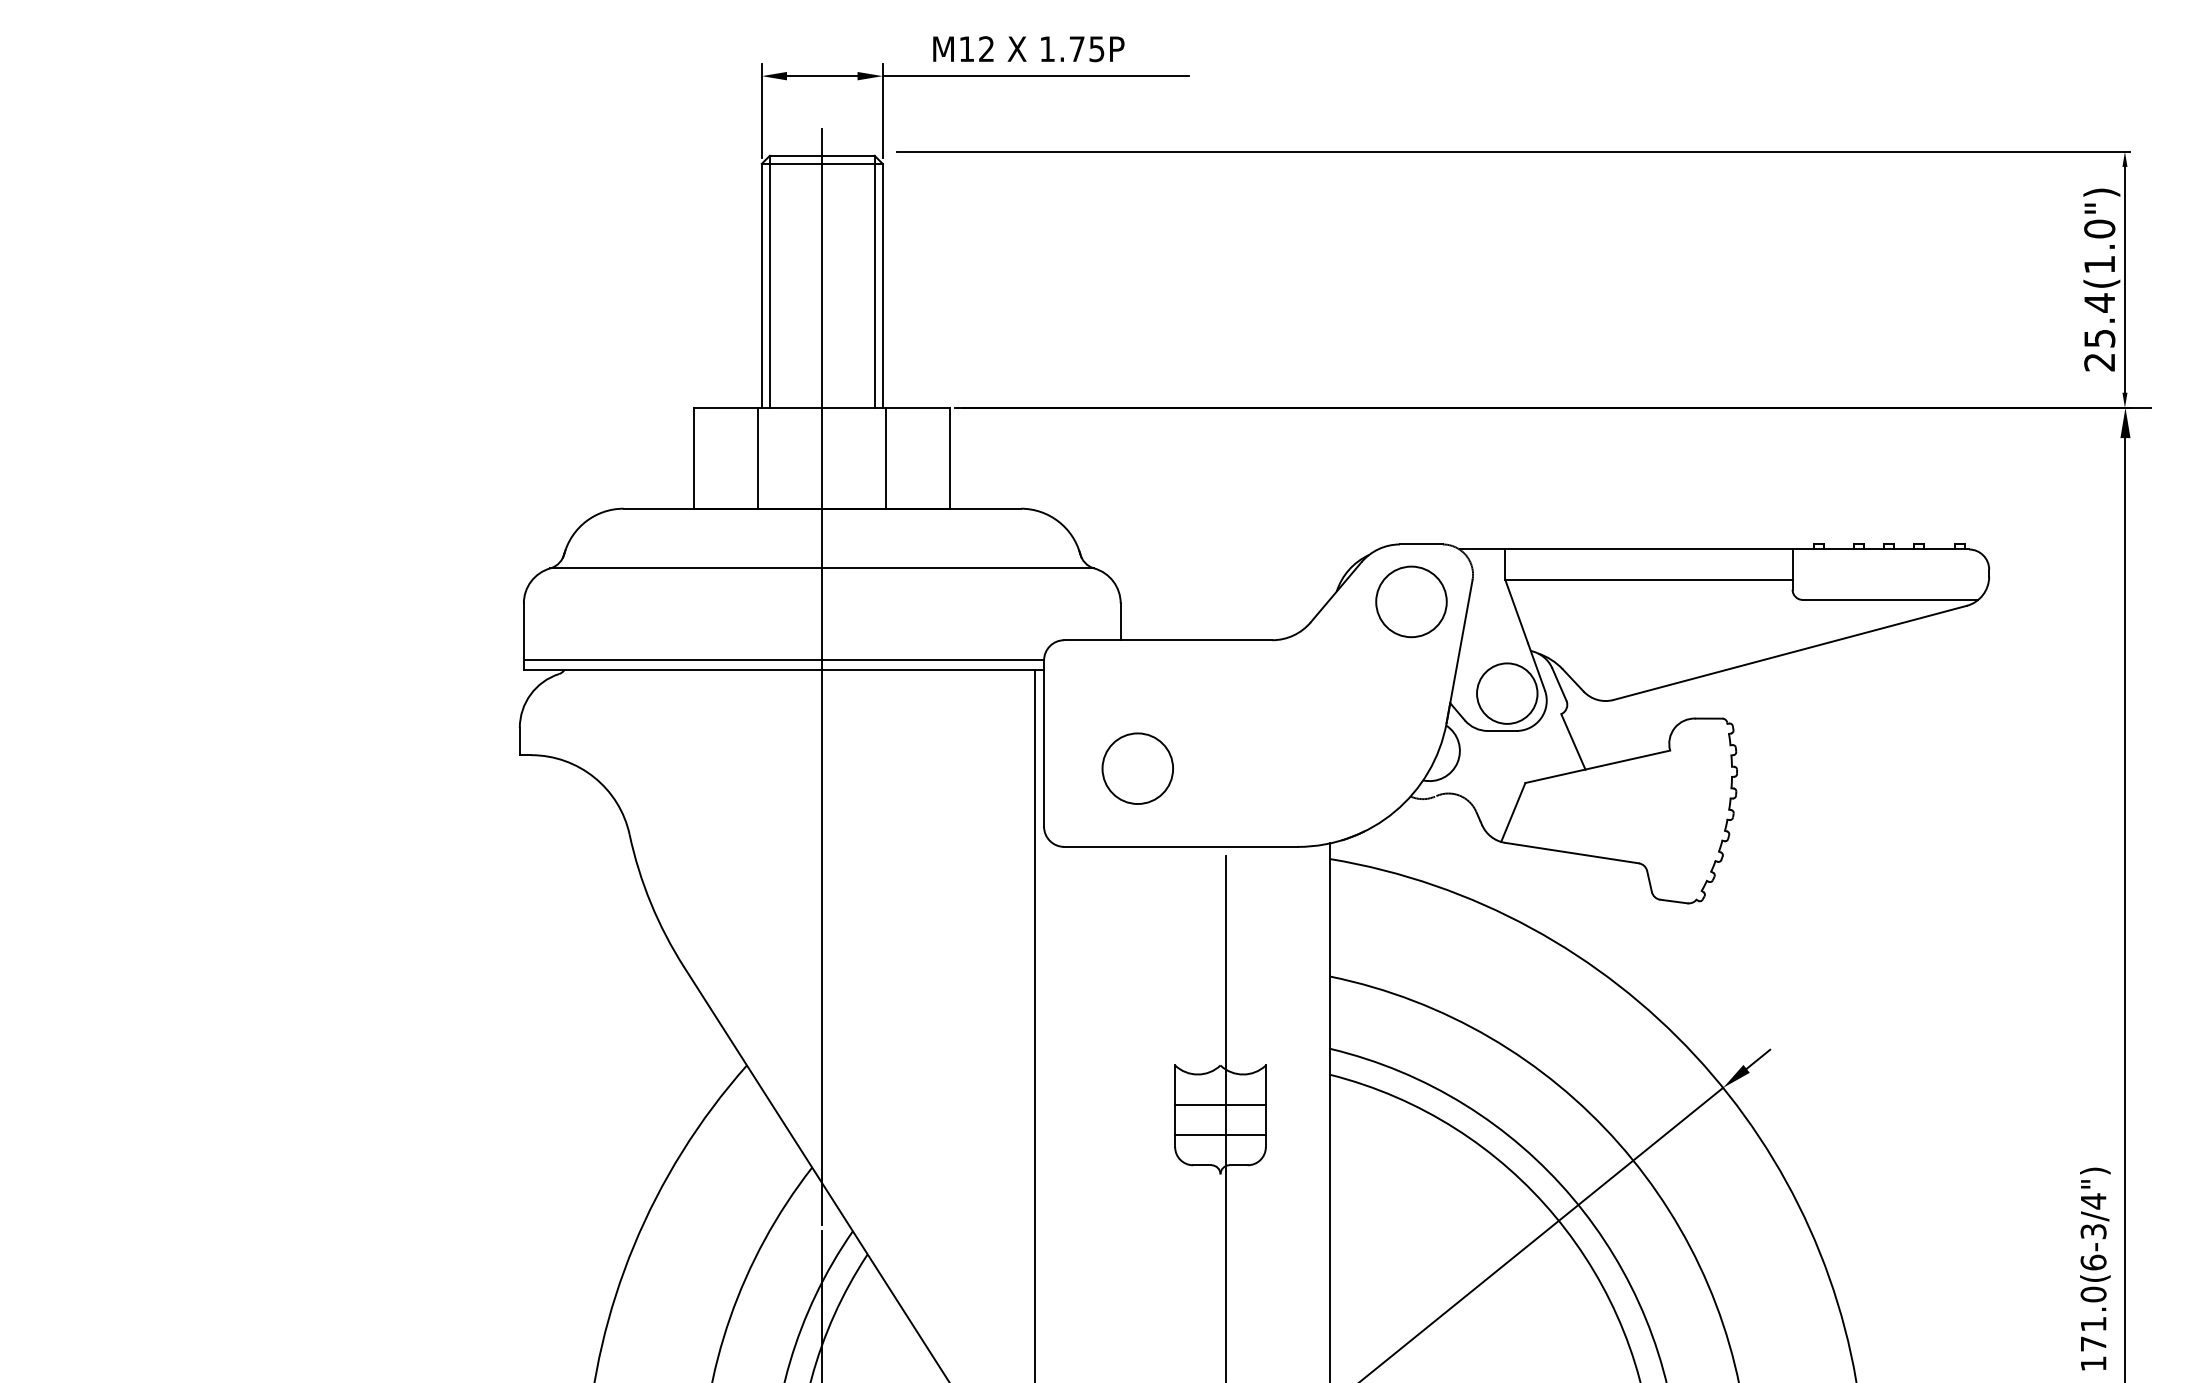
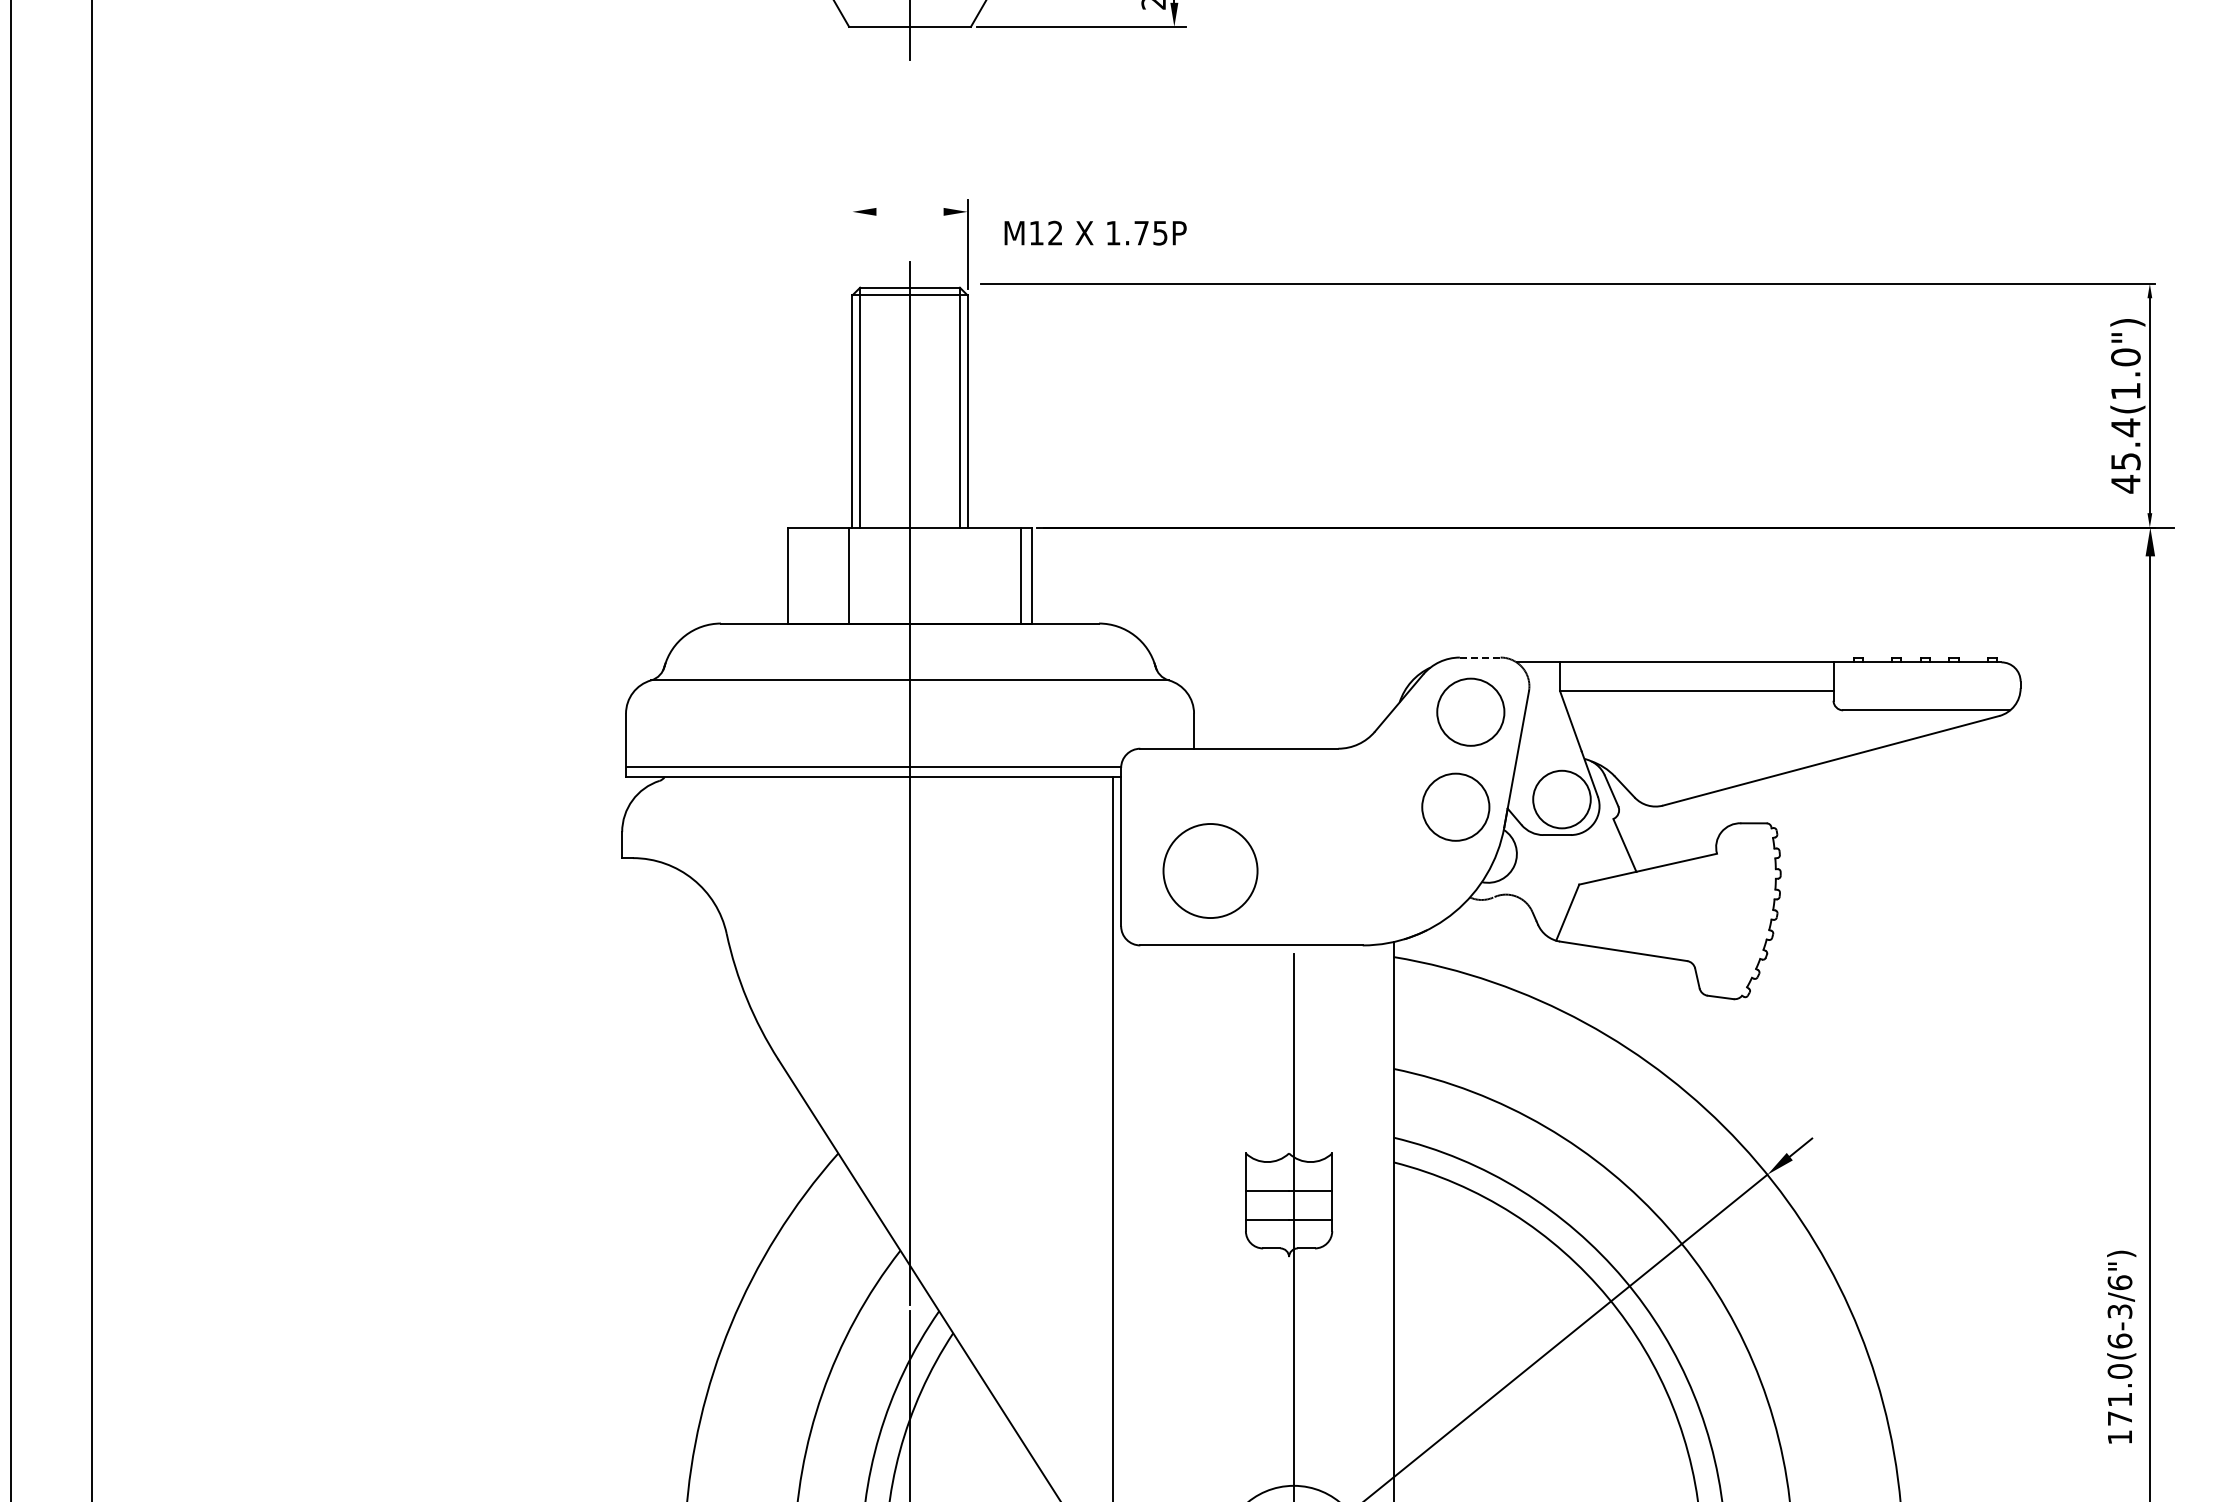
text: (1028, 48) -> (1095, 232), moved
line: (821, 75) -> (909, 211), removed
line: (1035, 75) -> (1112, 211), removed
line: (761, 110) -> (852, 244), removed
text: (2099, 362) -> (2125, 484), 25.4(1.0") -> 45.4(1.0")
line: (885, 458) -> (1020, 575), moved
line: (1421, 544) -> (1480, 657), solid -> dashed
circle: (1395, 700) -> (1455, 806), added
circle: (1136, 768) -> (1209, 870), size x1.4
text: (2093, 1201) -> (2119, 1282), 171.0(6-3/4") -> 171.0(6-3/6")

